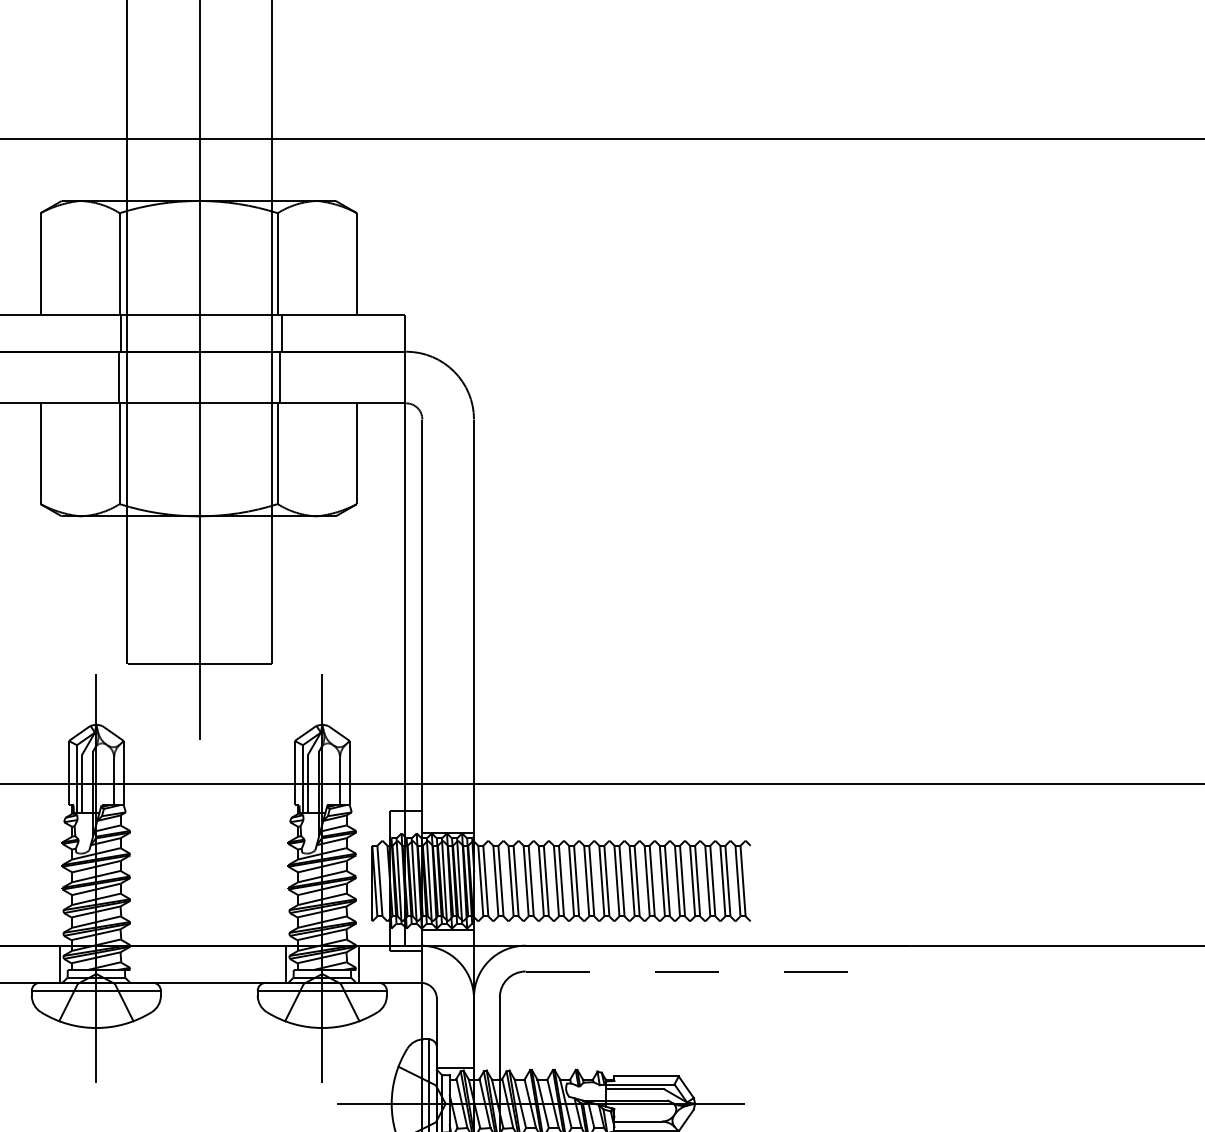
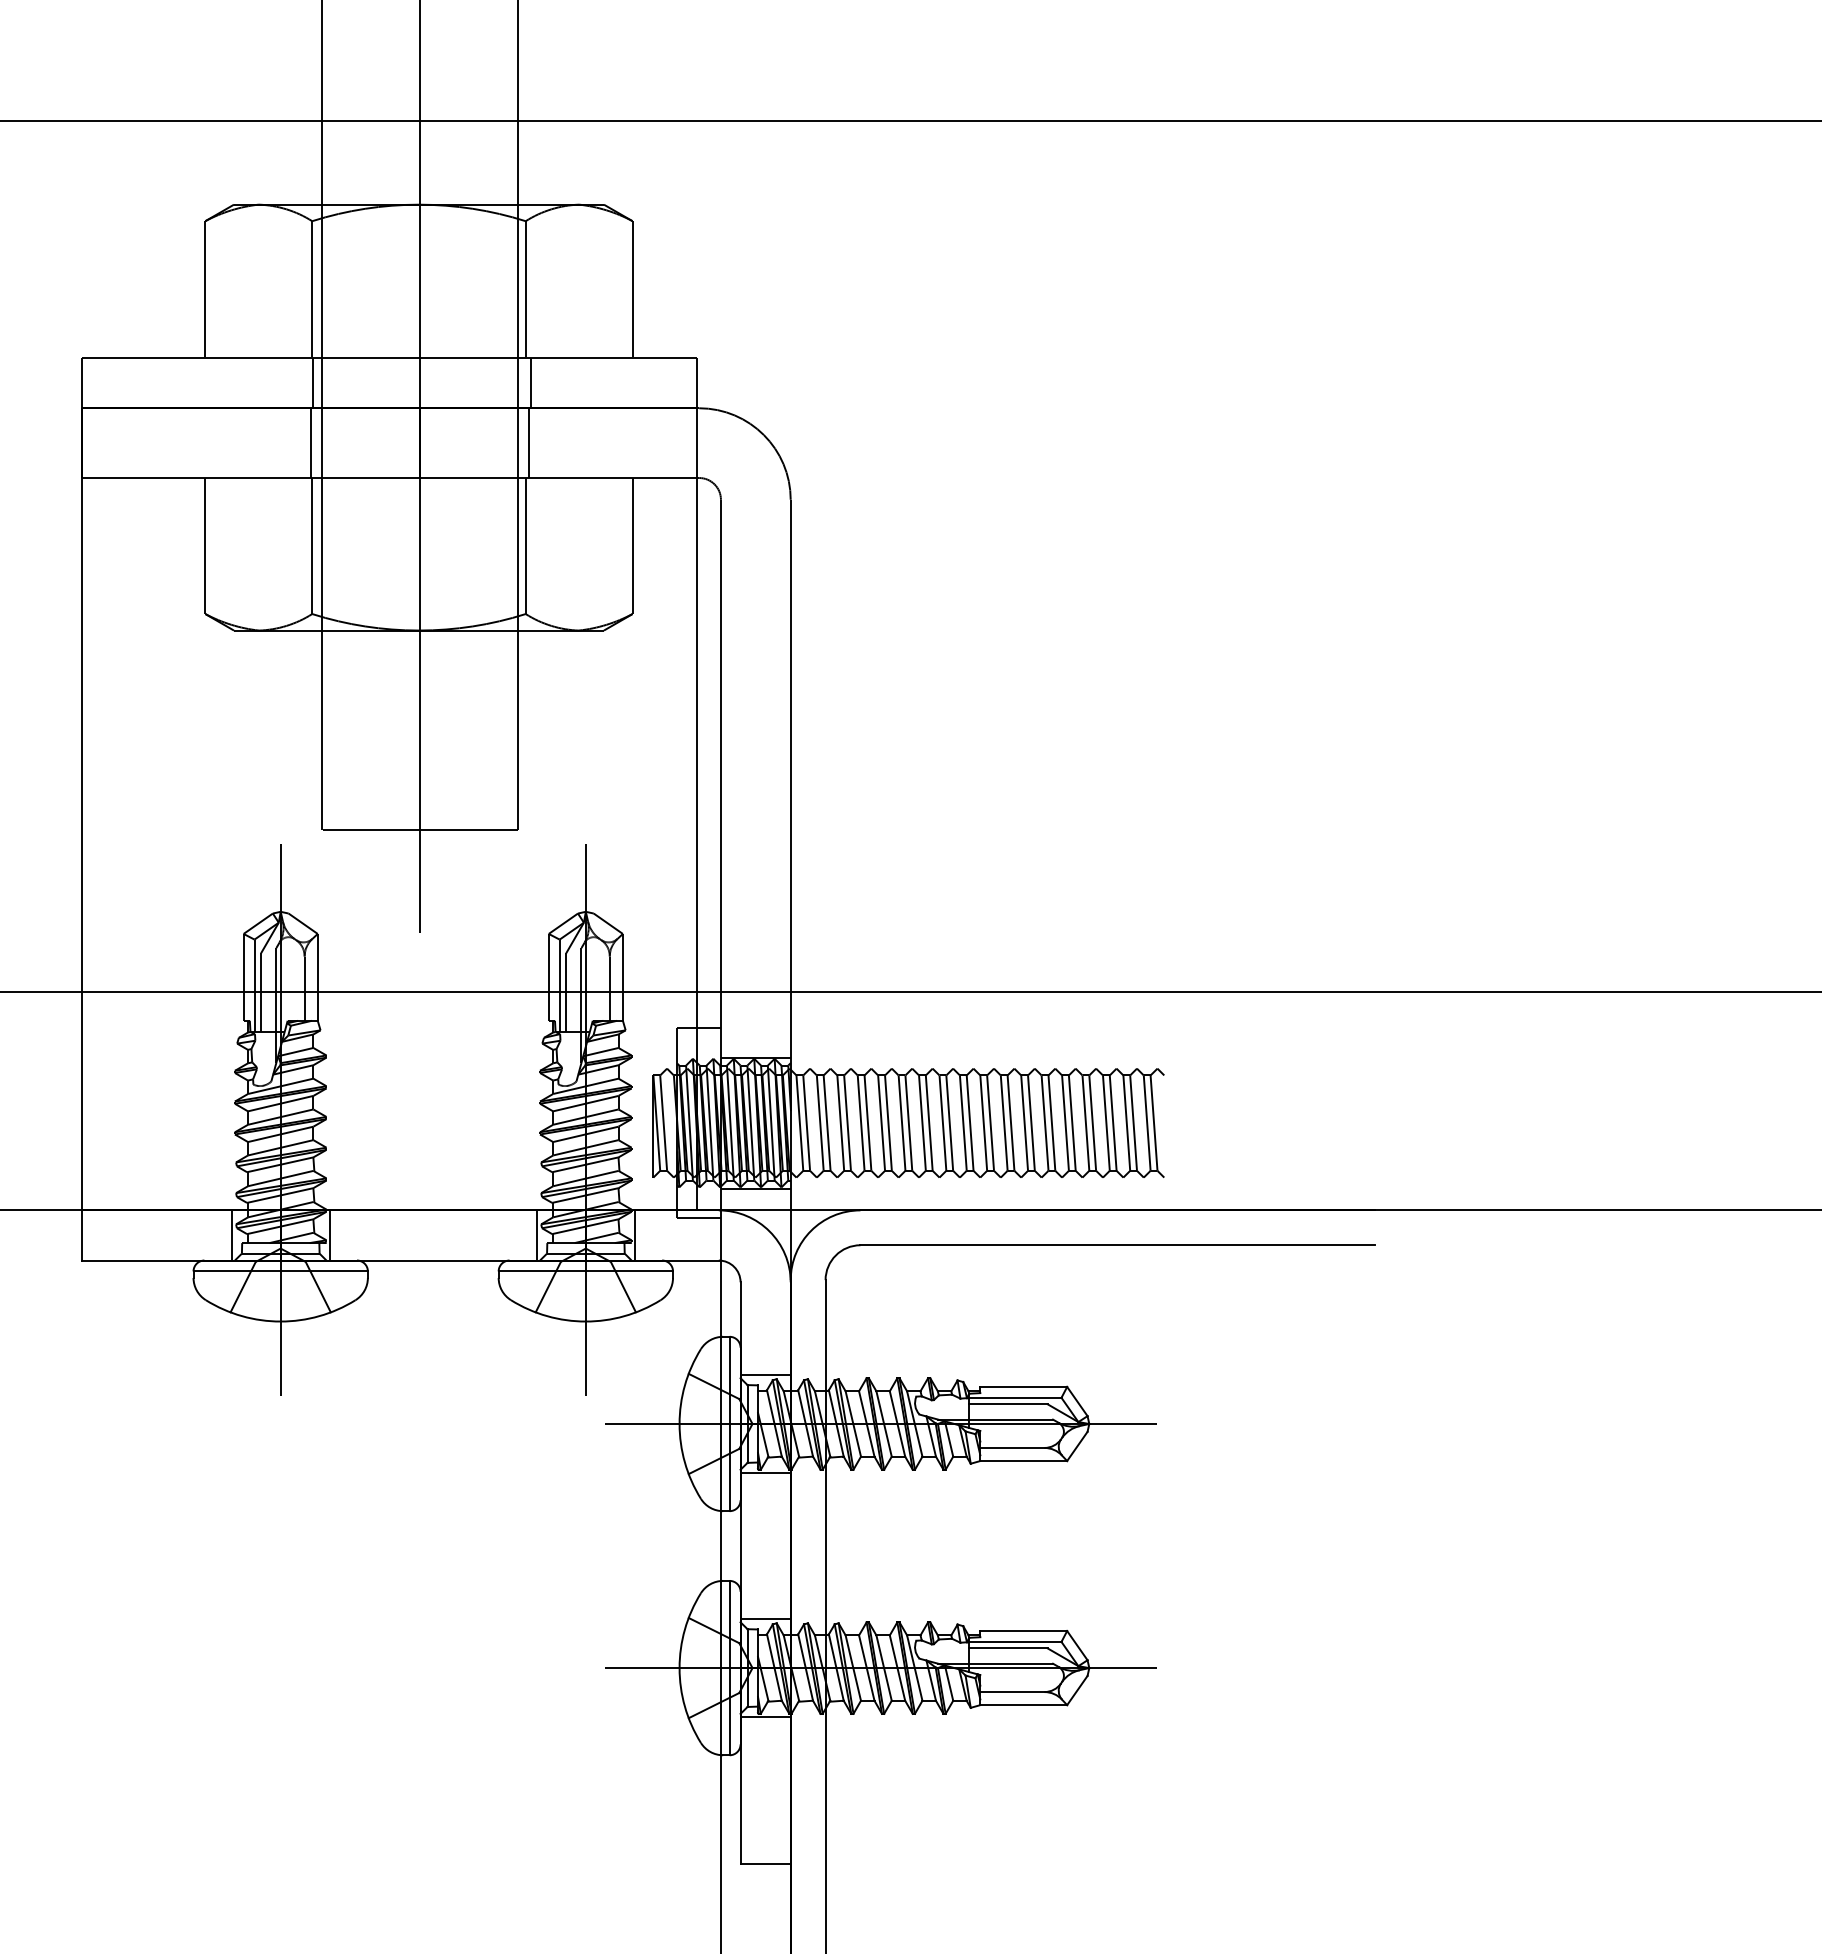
line: (132, 964) -> (329, 1235), added
line: (716, 971) -> (1118, 1245), dashed -> solid

